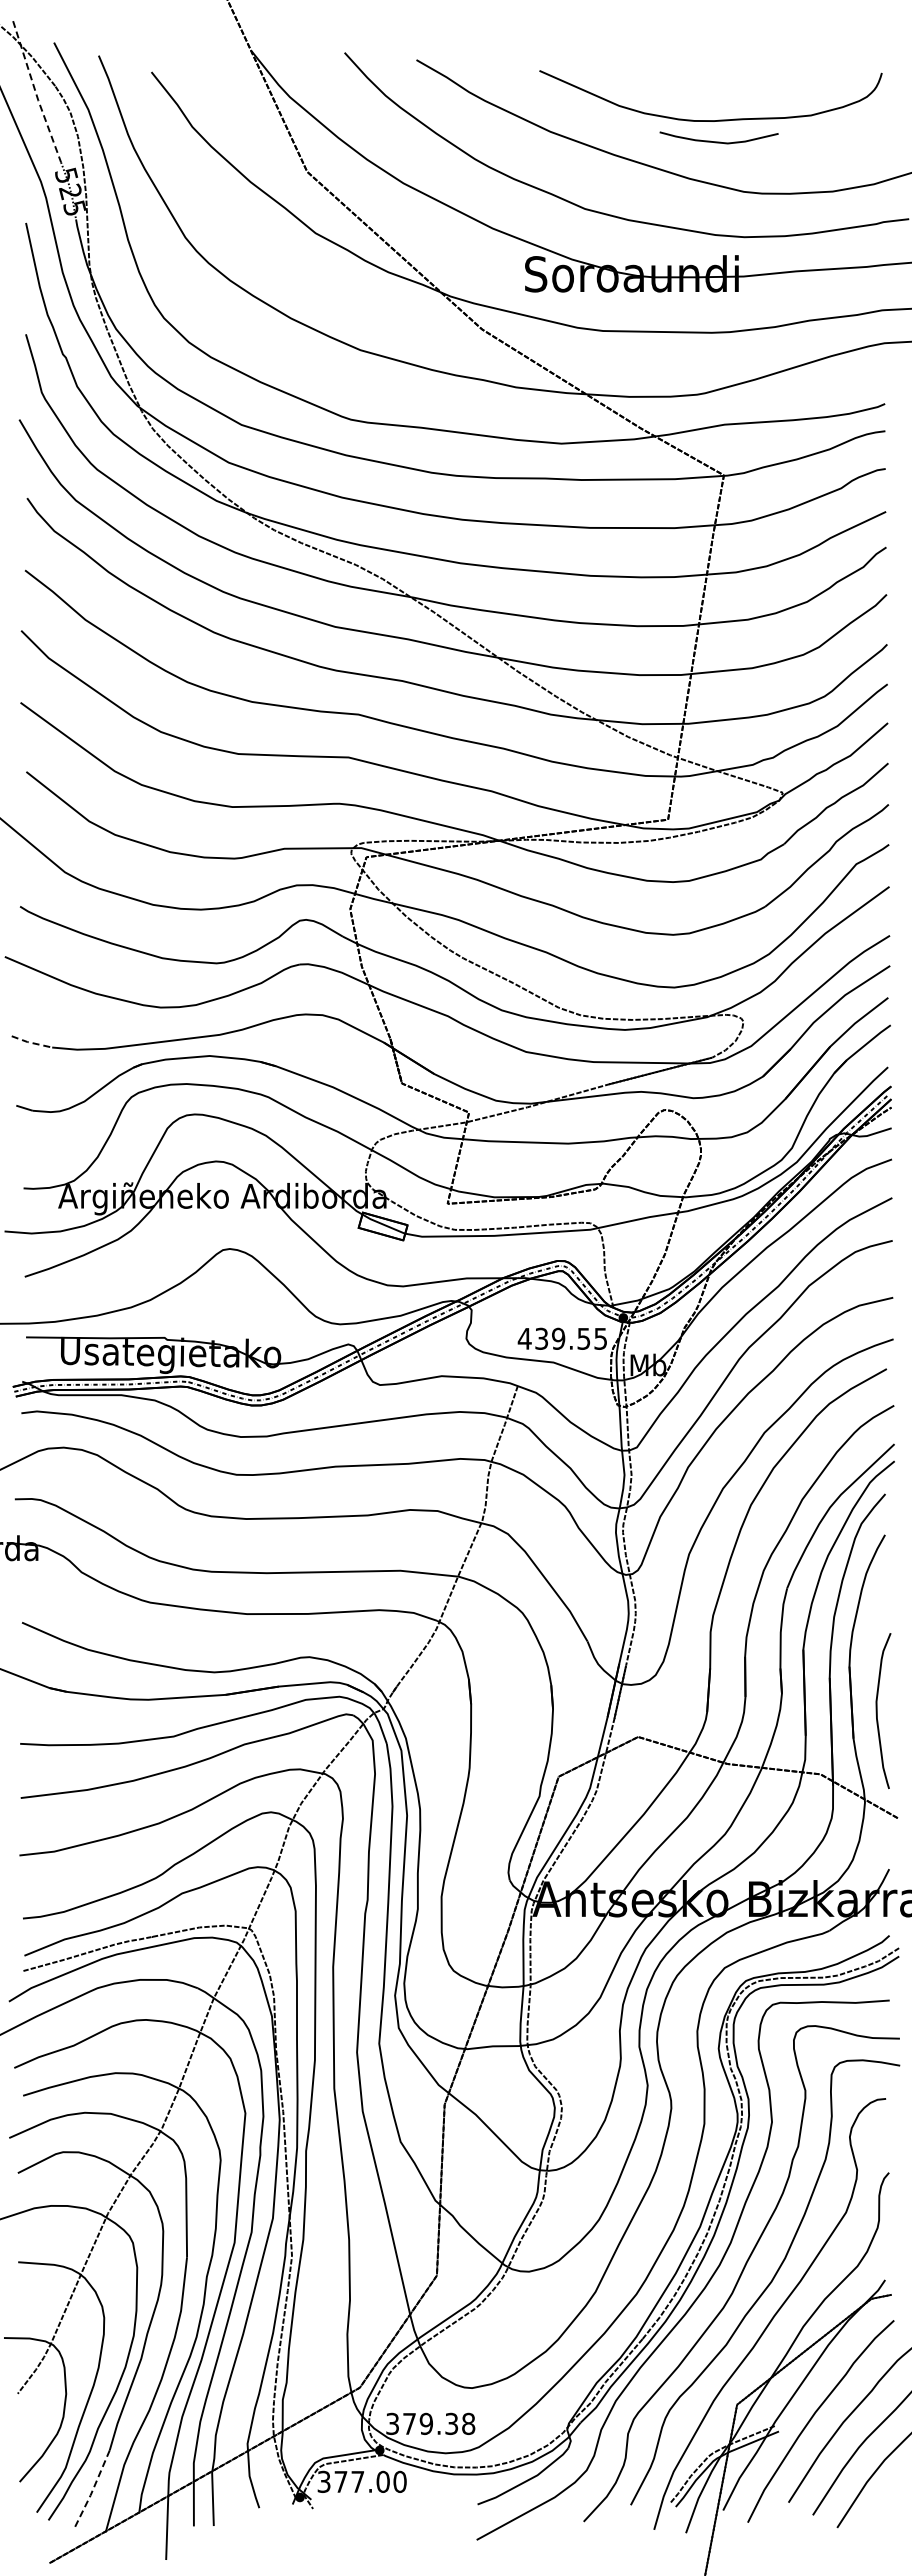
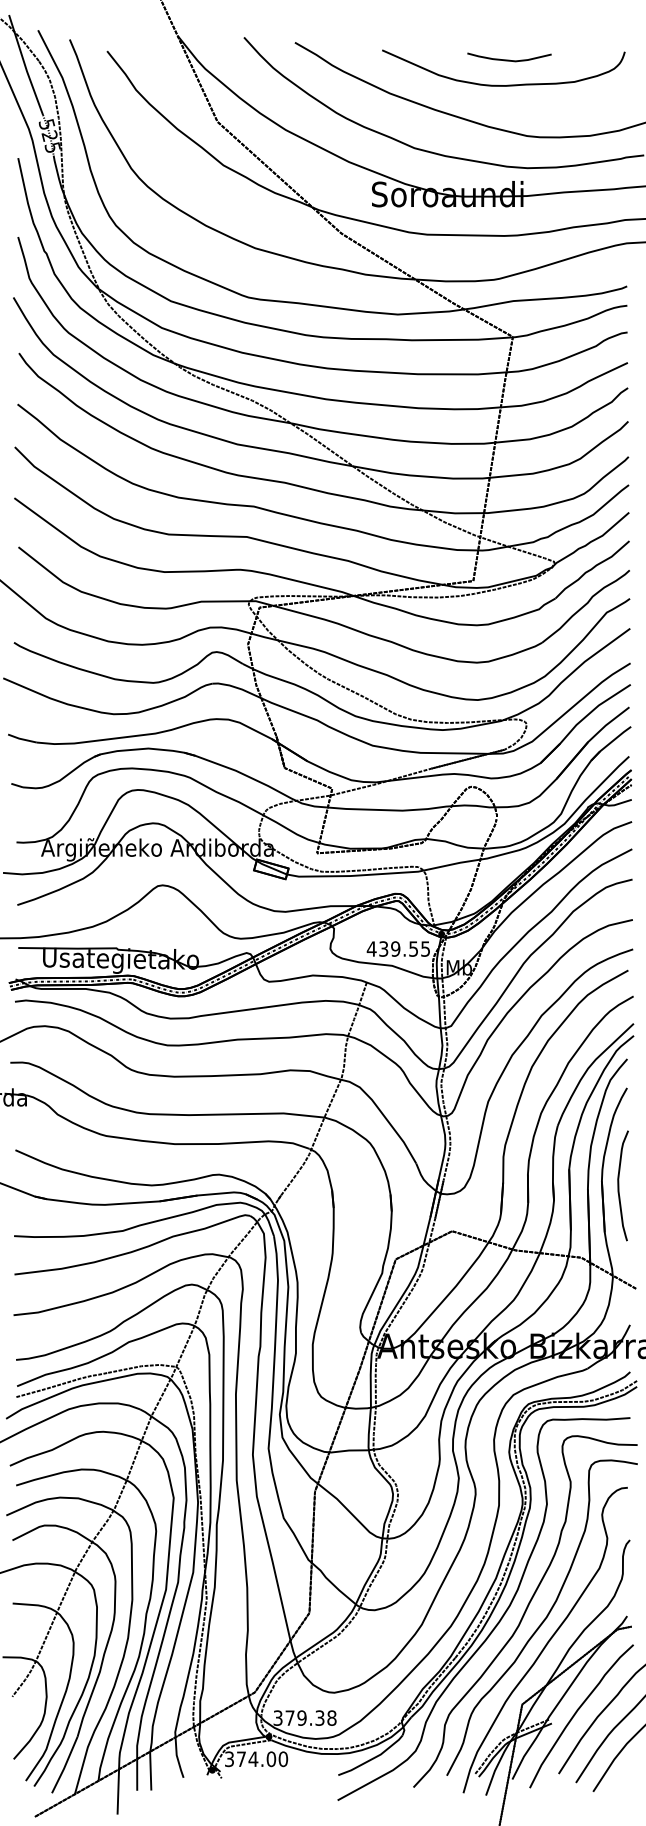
line: (36, 93) -> (25, 66), dashed -> solid
curve: (718, 141) -> (509, 59), moved
line: (31, 1042) -> (22, 738), dashed -> solid
curve: (877, 1710) -> (618, 1185), moved
text: (357, 2481) -> (253, 1758), 377.00 -> 374.00
line: (92, 2491) -> (65, 1766), dashed -> solid

